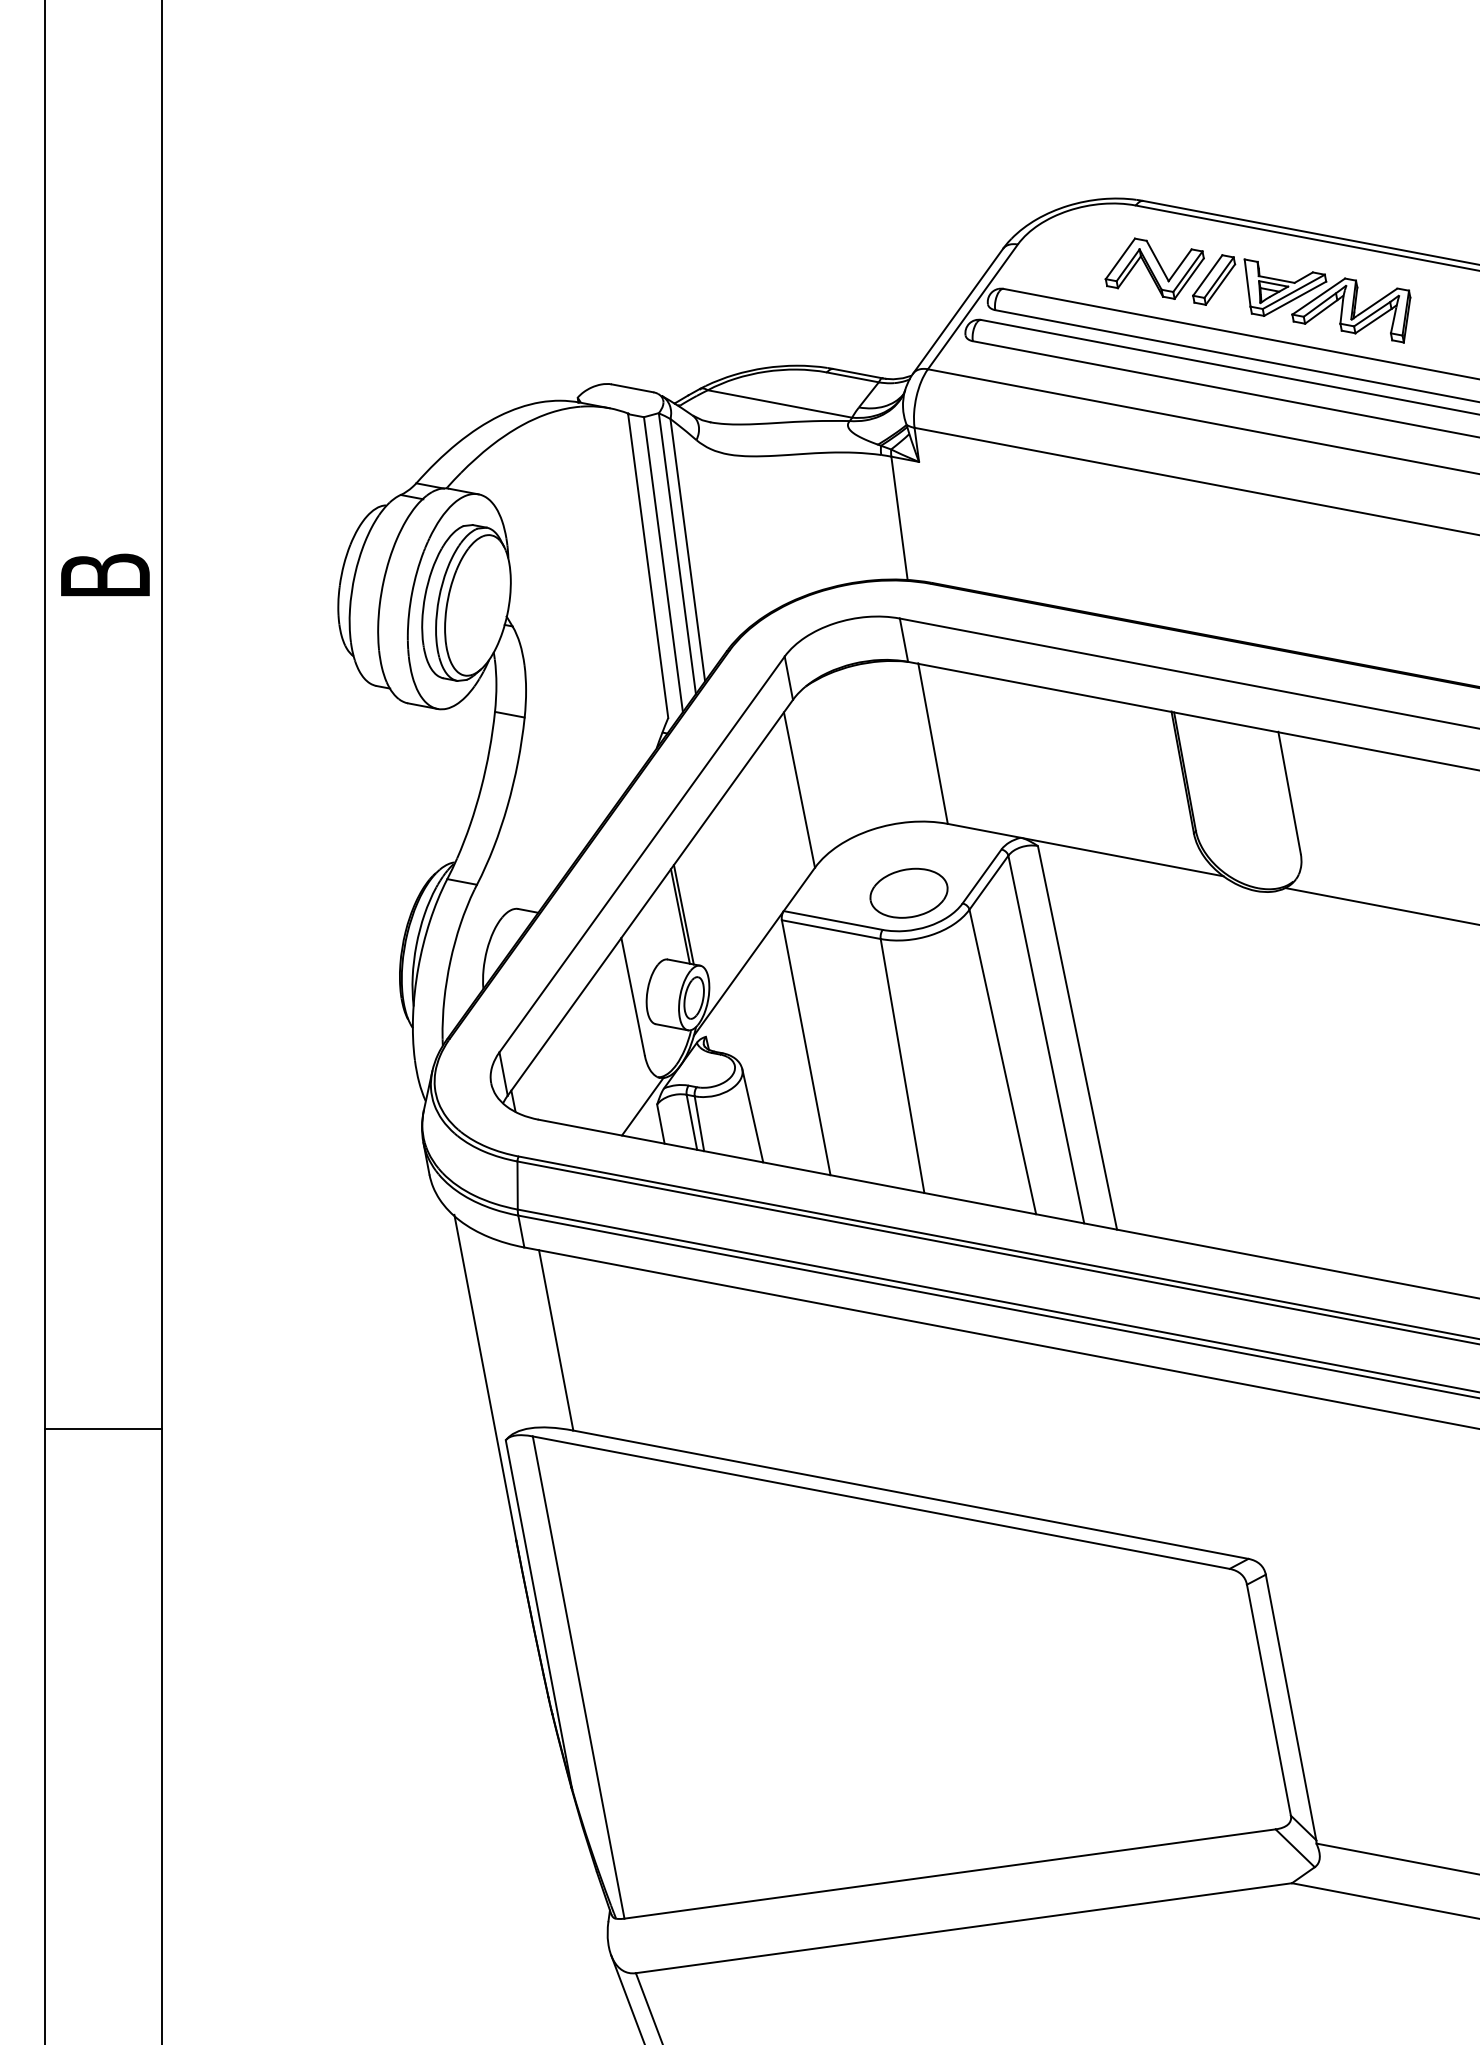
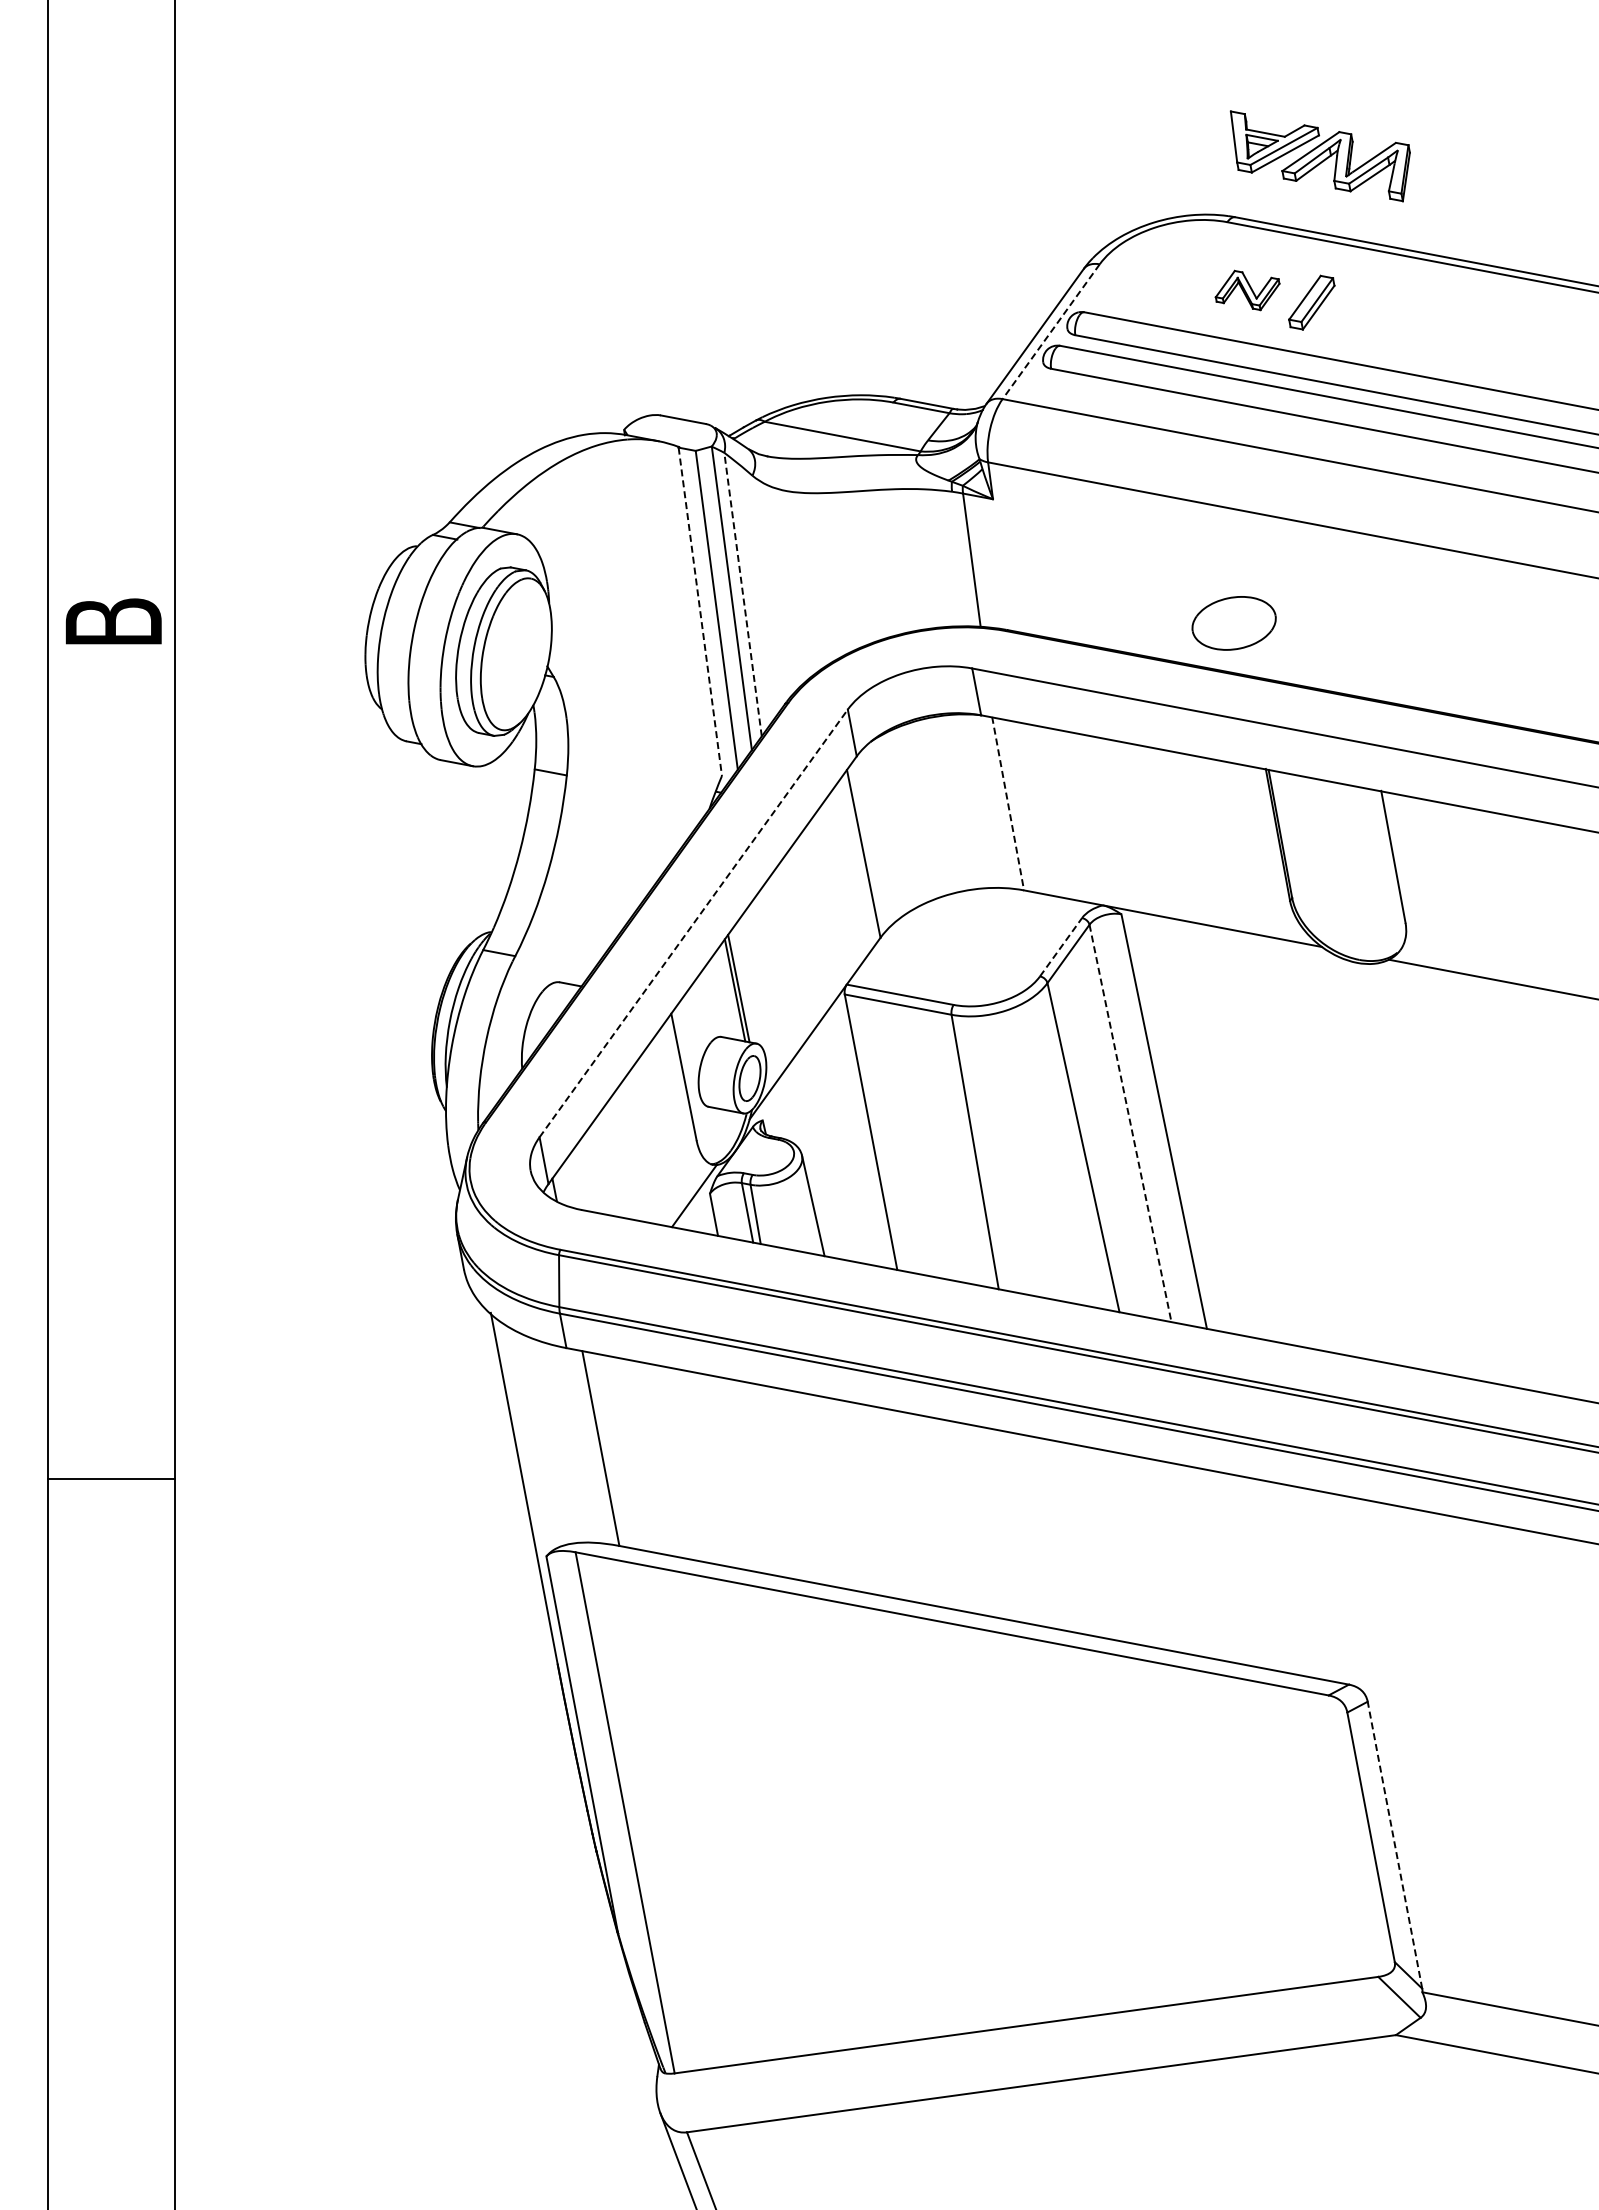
part: (1154, 268) -> (1247, 290), size x0.6
part: (1326, 301) -> (1319, 156), moved
line: (972, 307) -> (1050, 332), solid -> dashed
line: (688, 550) -> (743, 594), solid -> dashed
line: (648, 565) -> (700, 611), solid -> dashed
line: (933, 744) -> (1008, 804), solid -> dashed
line: (641, 854) -> (693, 923), solid -> dashed
line: (982, 876) -> (1061, 947), solid -> dashed
part: (908, 893) -> (1233, 623), moved
line: (1046, 1039) -> (1130, 1123), solid -> dashed
line: (103, 1429) -> (111, 1479), moved
line: (1290, 1706) -> (1394, 1844), solid -> dashed

